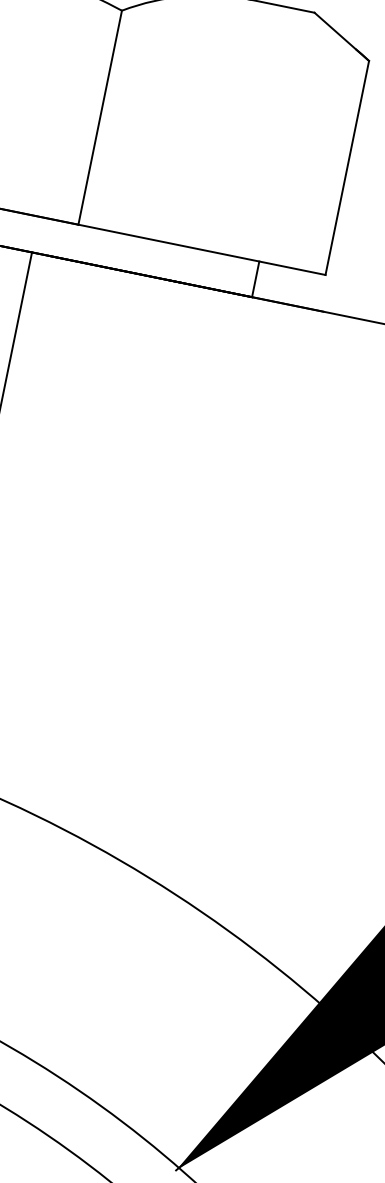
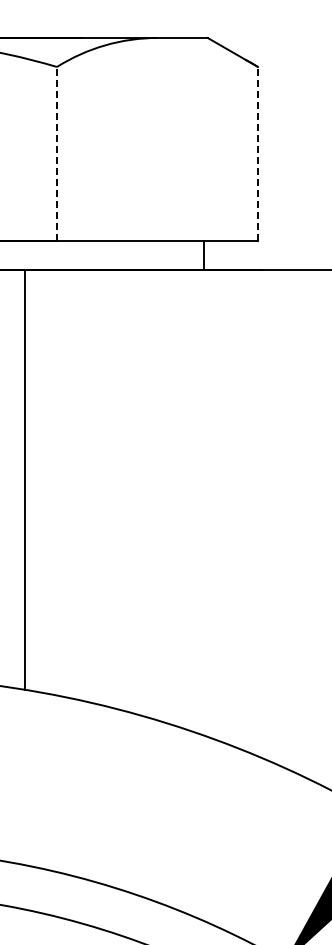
line: (100, 117) -> (57, 153), solid -> dashed
line: (346, 167) -> (257, 153), solid -> dashed

